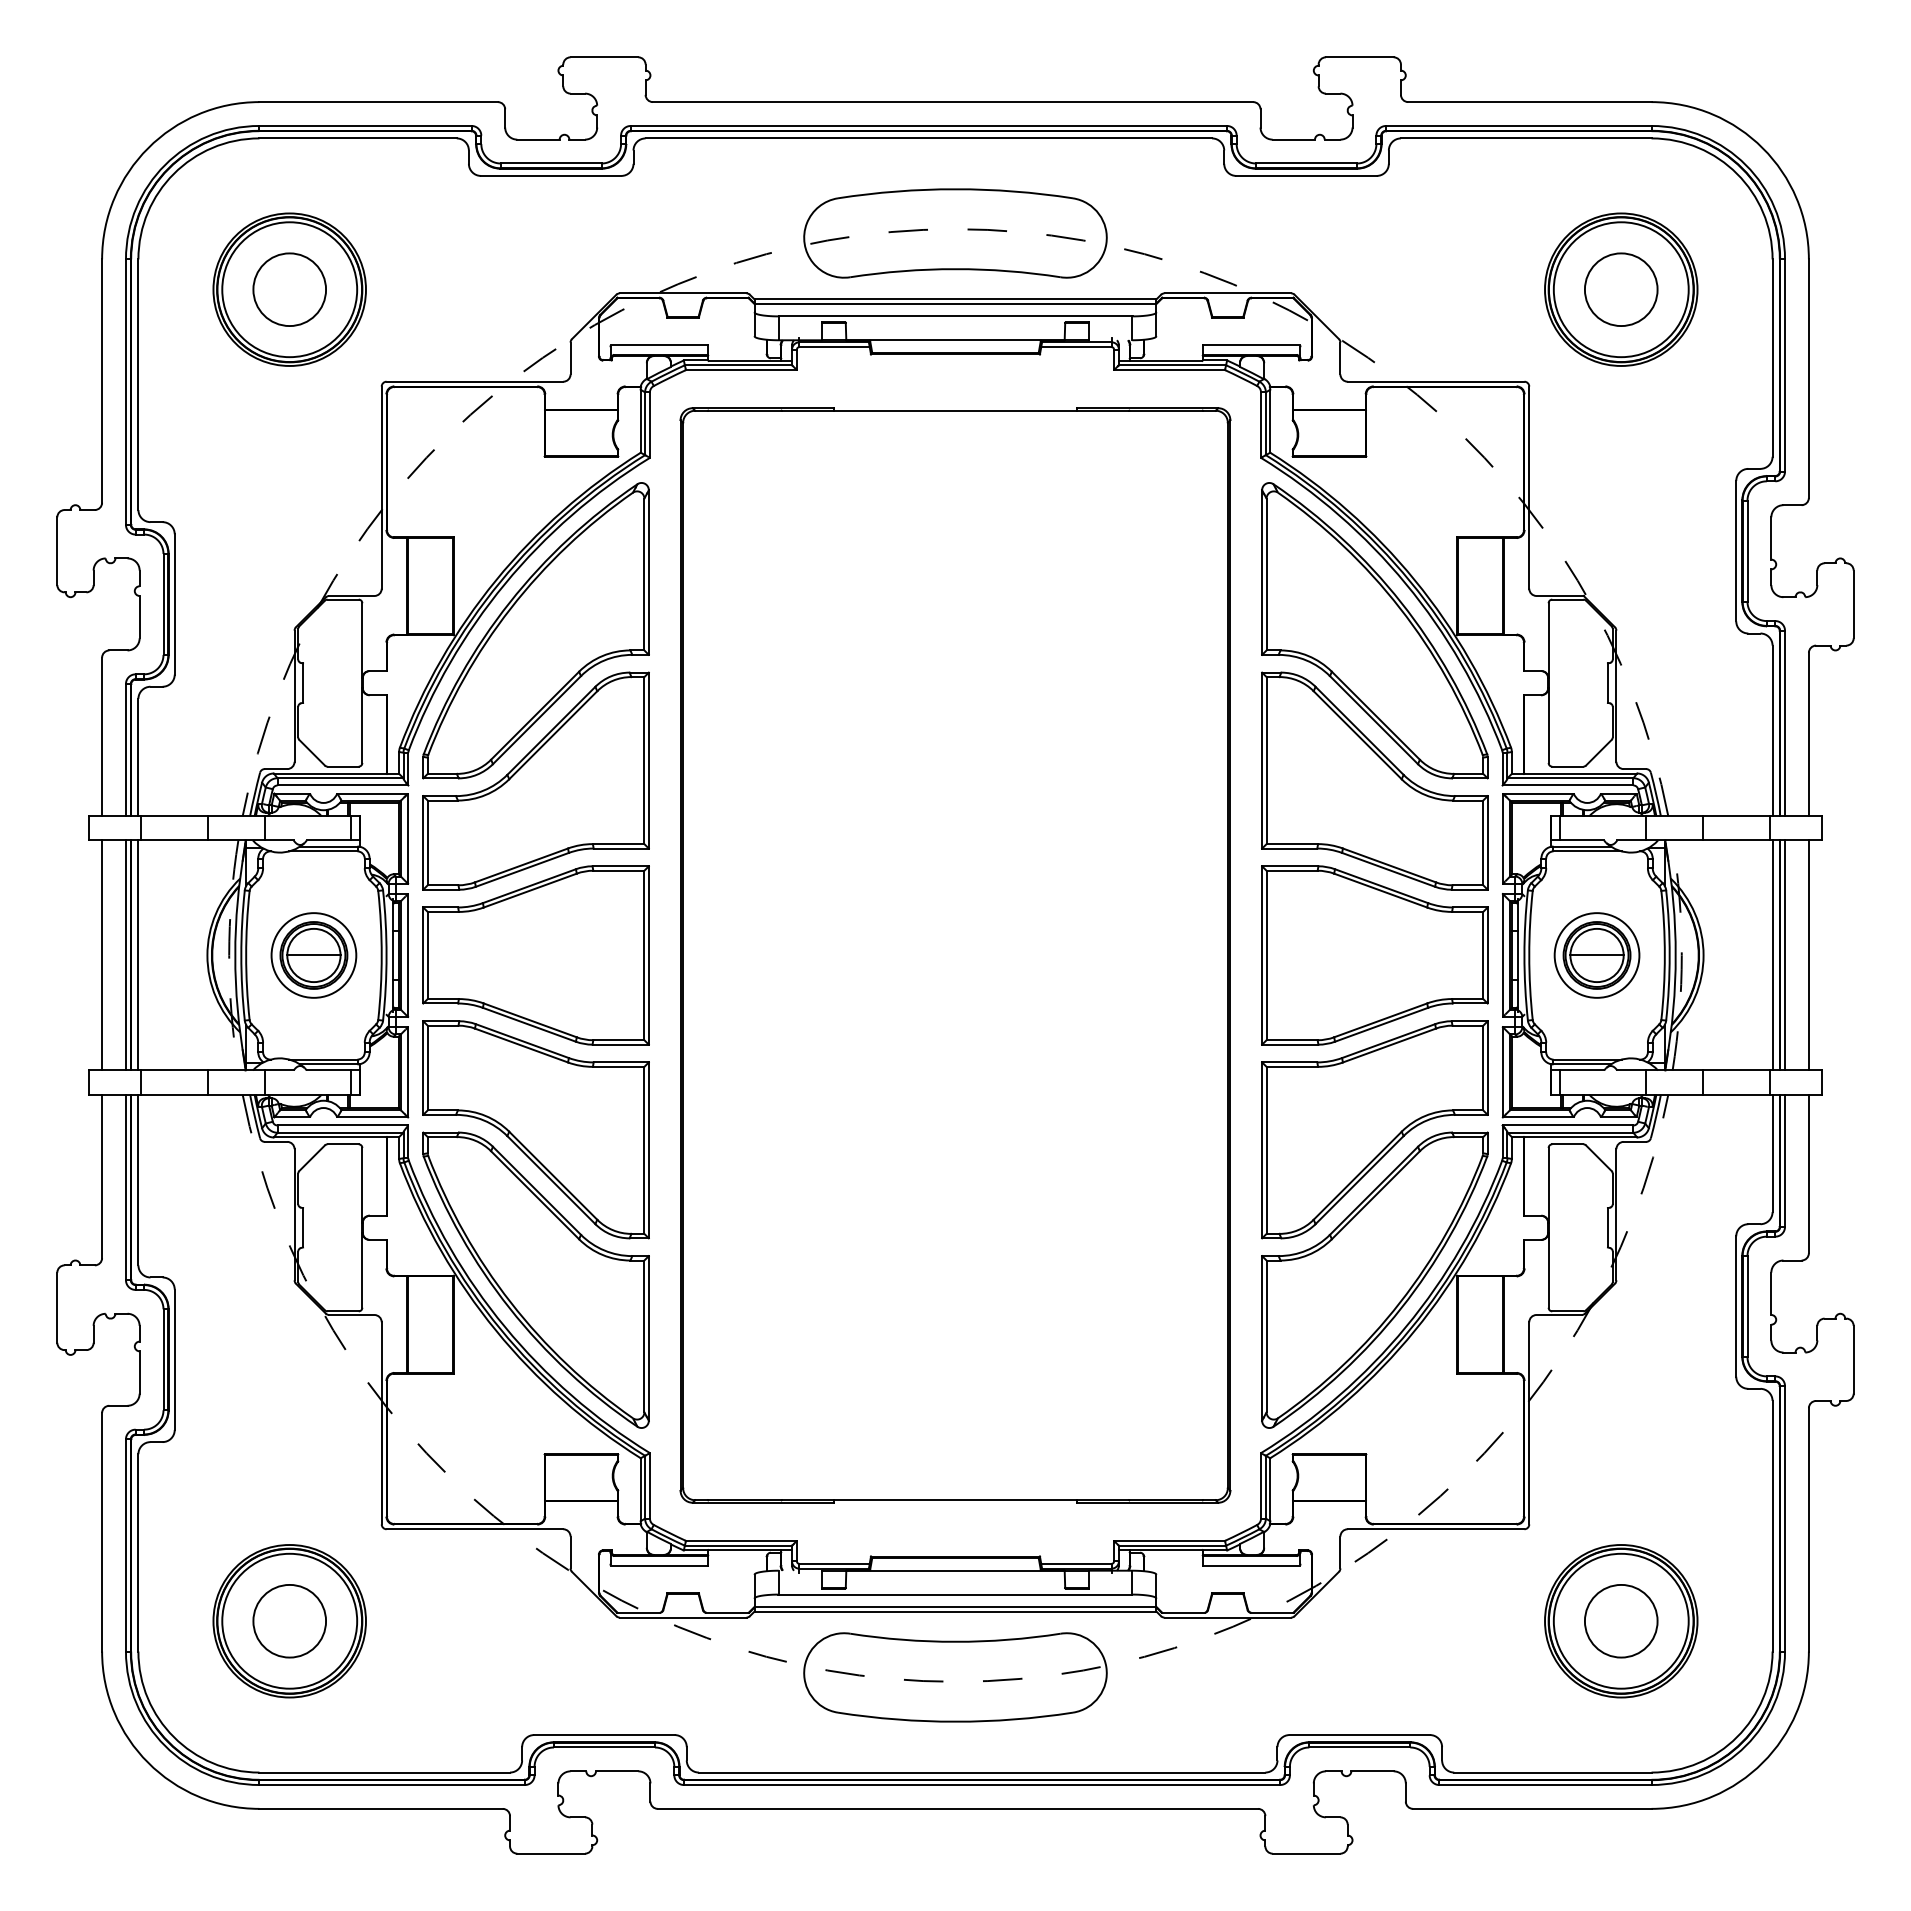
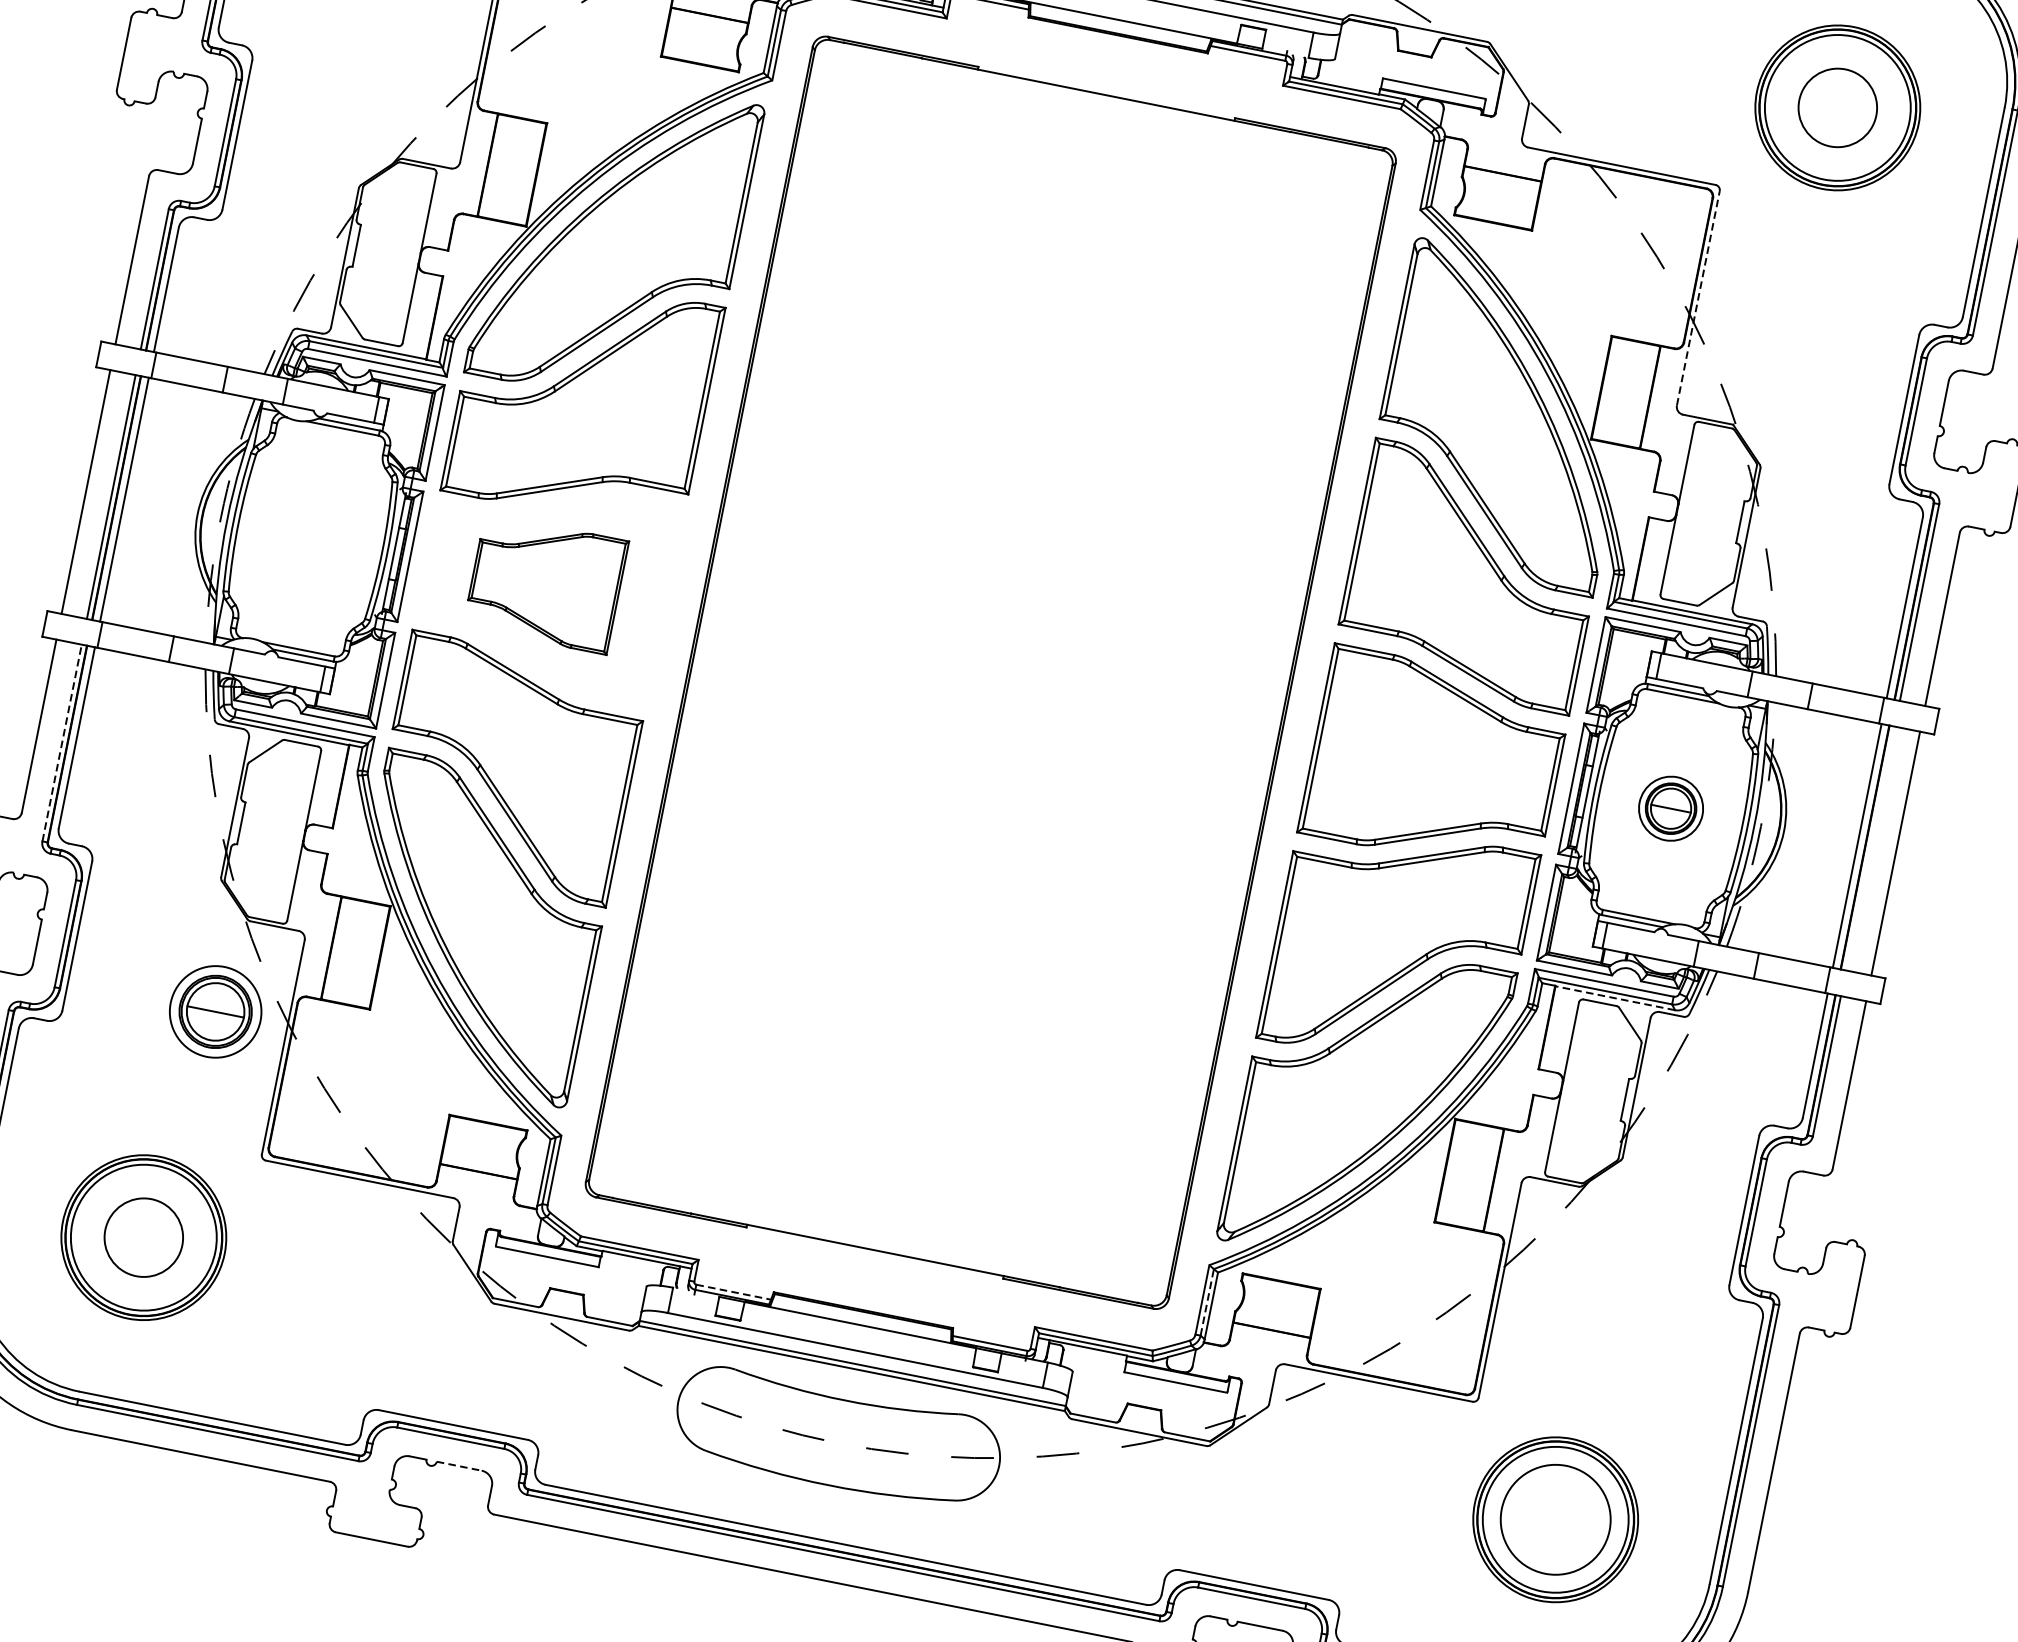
line: (1529, 487) -> (1698, 298), solid -> dashed
part: (313, 955) -> (215, 1011), moved
part: (535, 955) -> (545, 583), size x0.6
part: (1596, 955) -> (1670, 808), size x0.7
line: (1785, 955) -> (1870, 848), removed
line: (1580, 1137) -> (1614, 998), solid -> dashed
line: (125, 1187) -> (61, 742), solid -> dashed
line: (1265, 1486) -> (1207, 1301), solid -> dashed
line: (835, 1563) -> (734, 1292), solid -> dashed
circle: (1620, 1620) -> (1555, 1518), size x1.4
line: (617, 1771) -> (459, 1466), solid -> dashed

